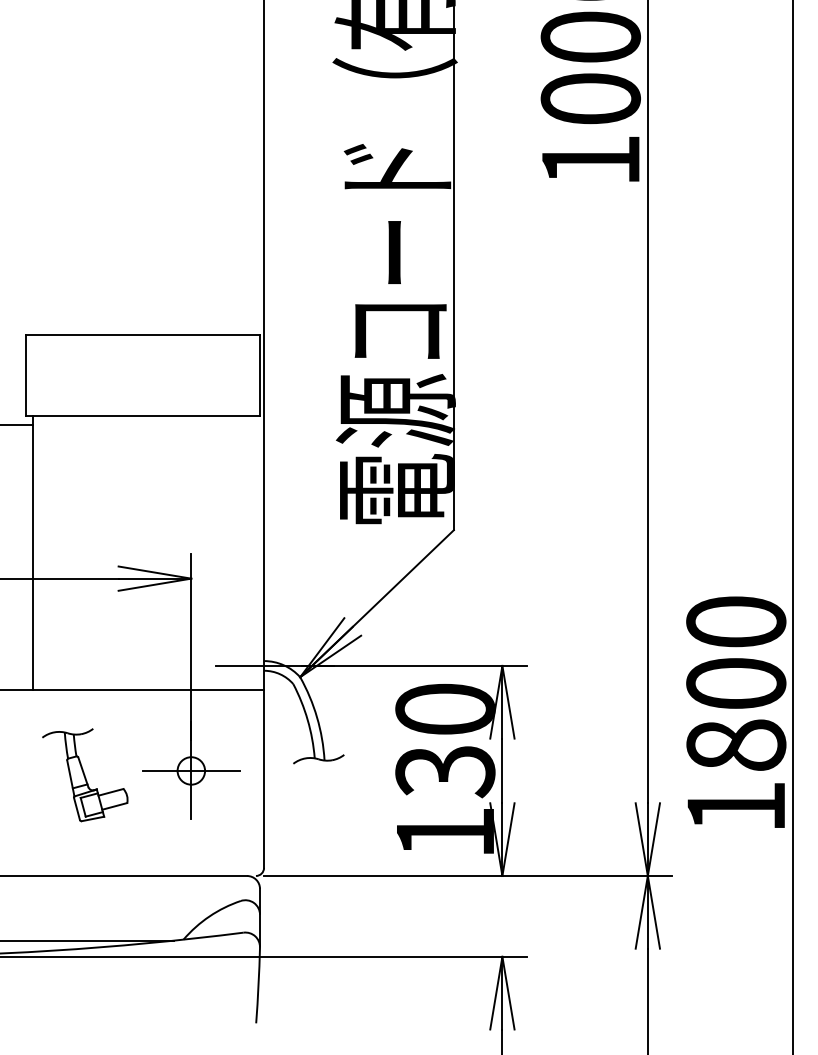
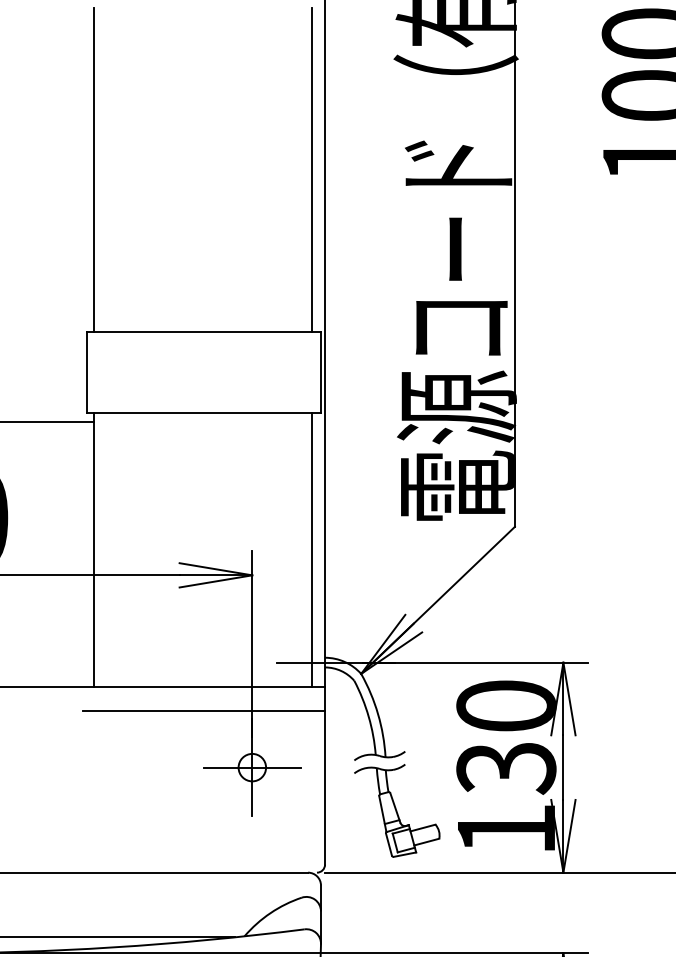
line: (32, 173) -> (93, 170), added
line: (250, 173) -> (311, 170), added
line: (250, 553) -> (311, 550), added
line: (142, 714) -> (203, 711), added
part: (85, 775) -> (397, 811), moved

